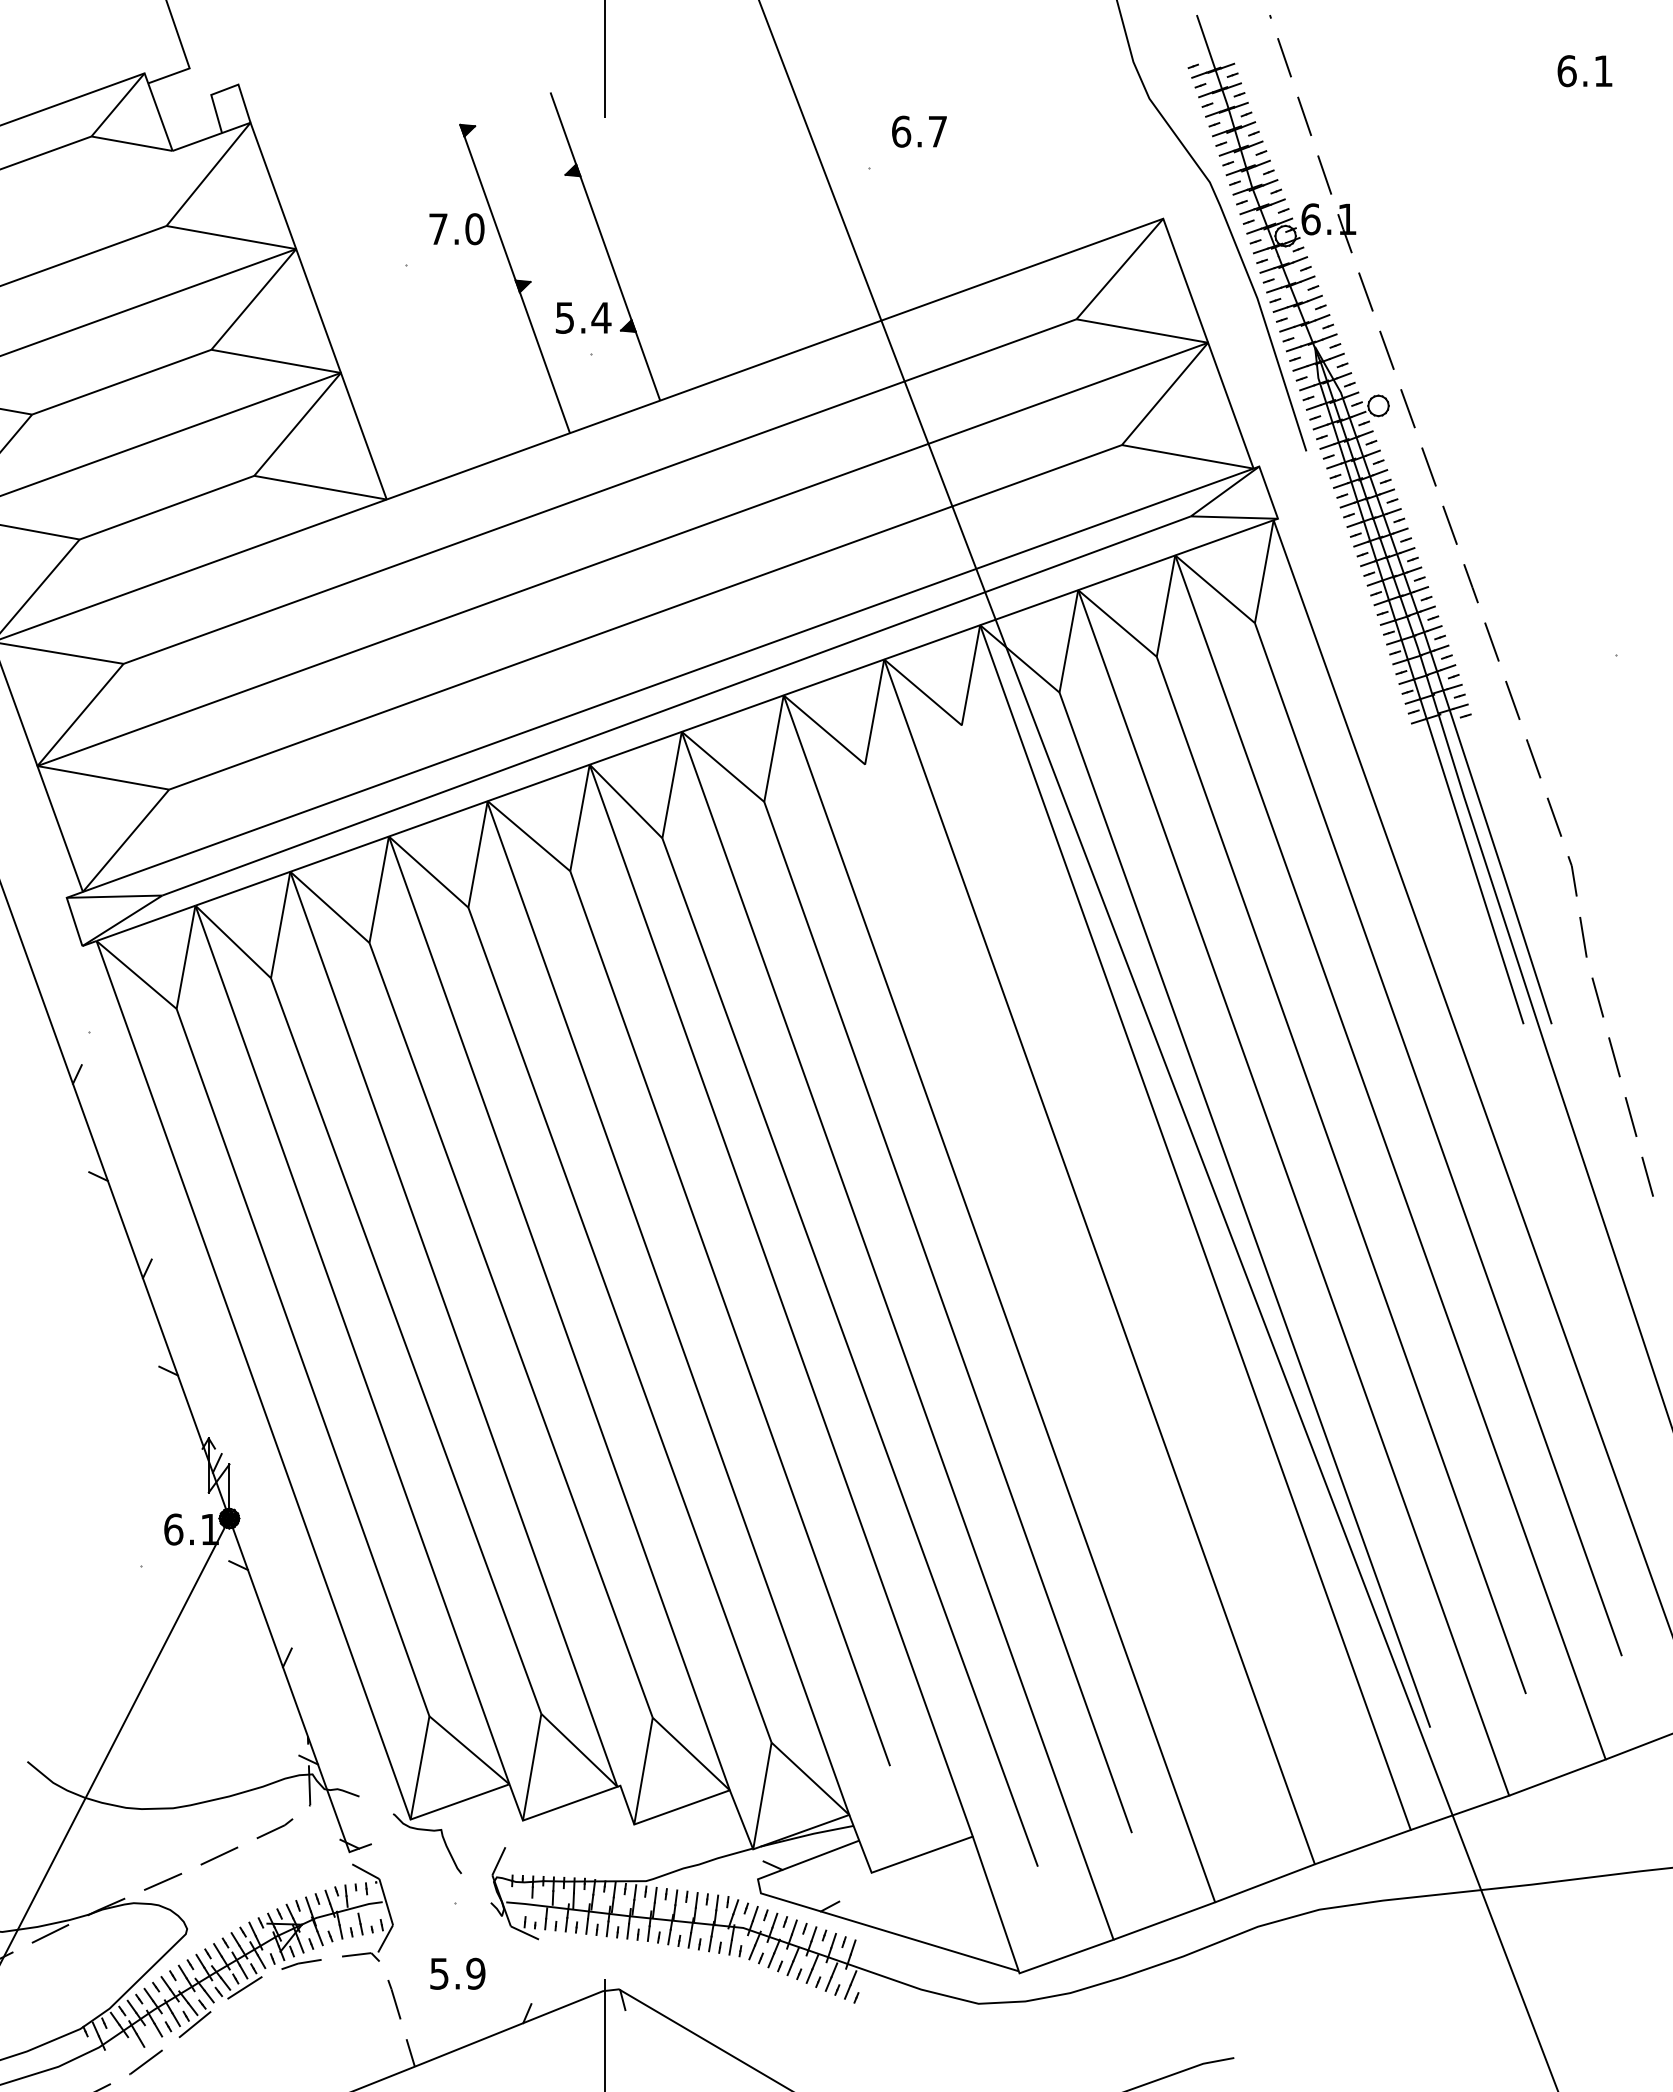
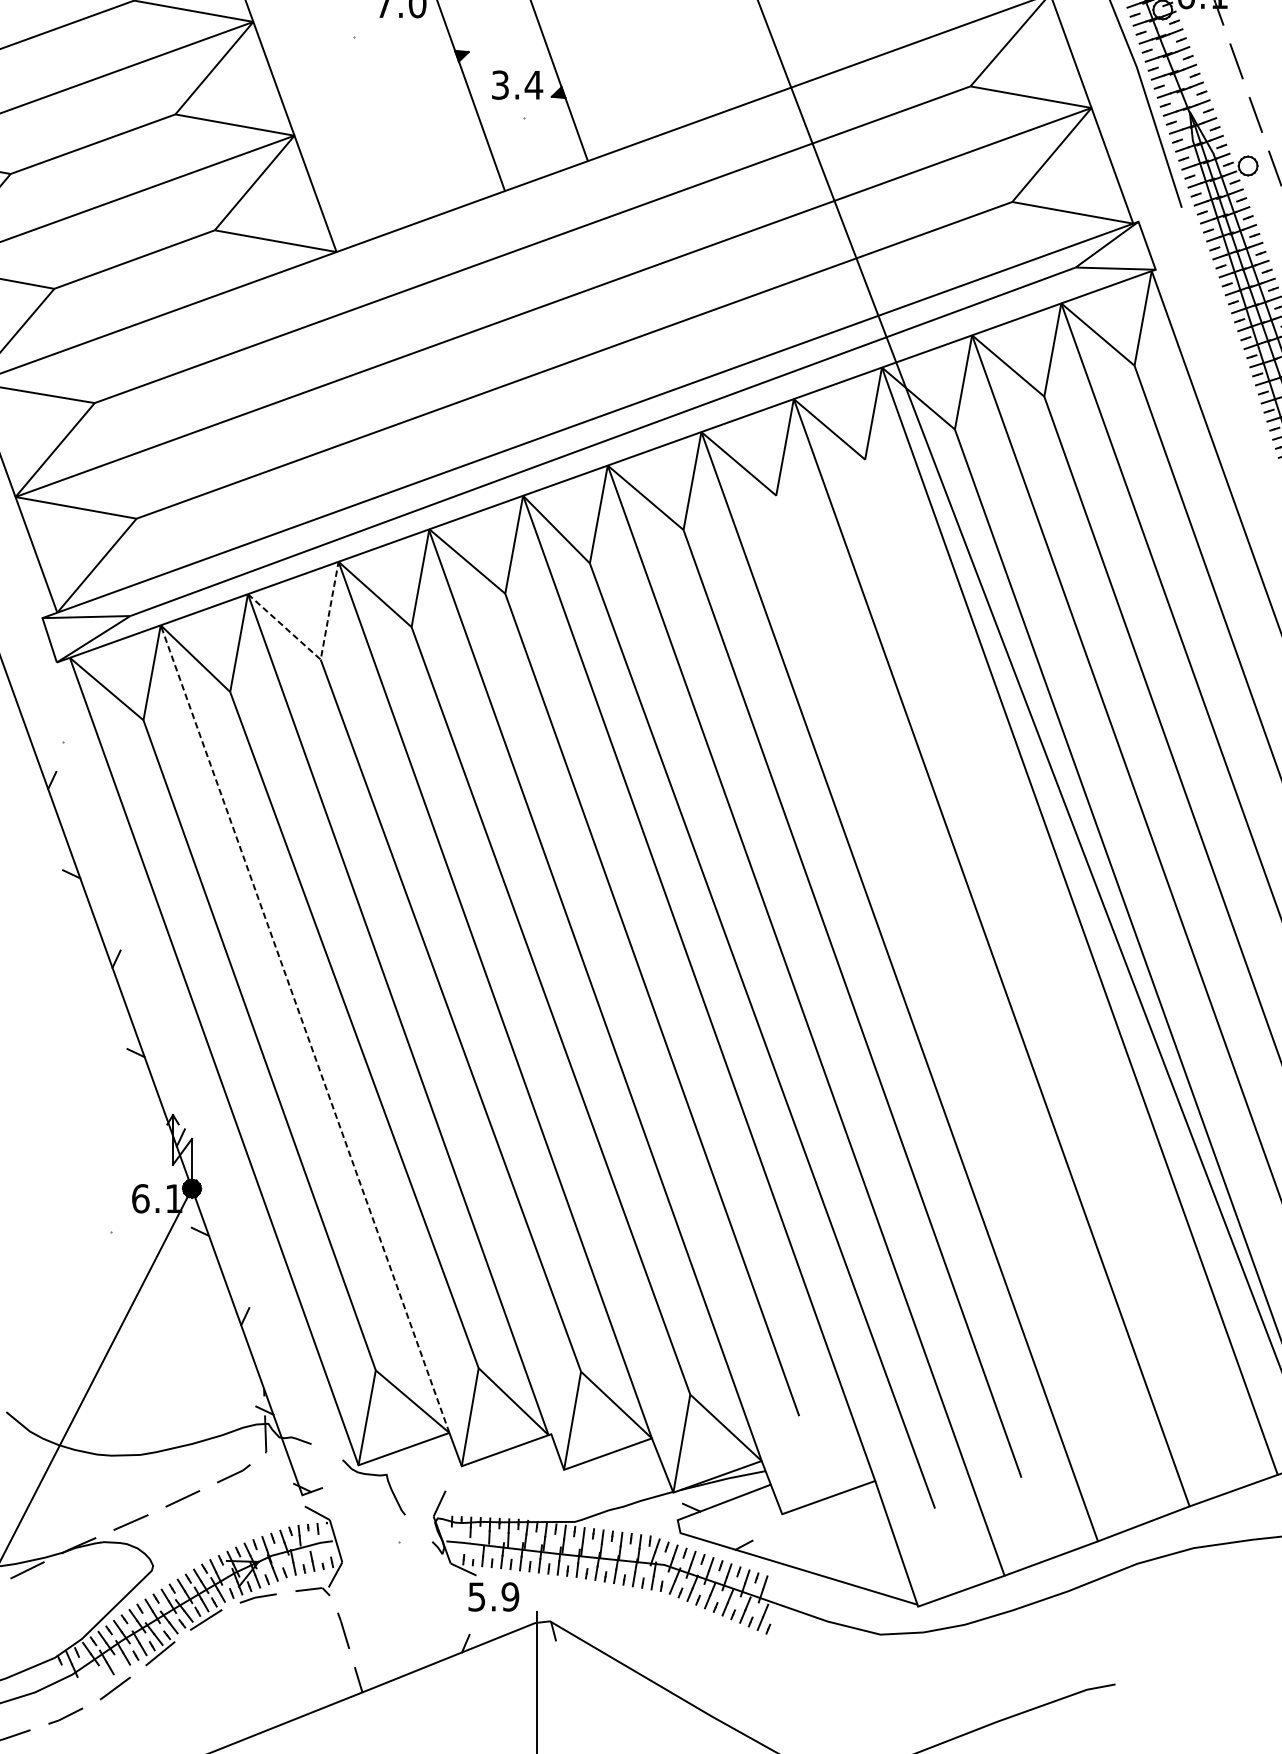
text: (565, 317) -> (500, 84), 5.4 -> 3.4
line: (369, 942) -> (320, 659), solid -> dashed
line: (352, 1345) -> (305, 1029), solid -> dashed
text: (457, 1973) -> (493, 1596), moved

